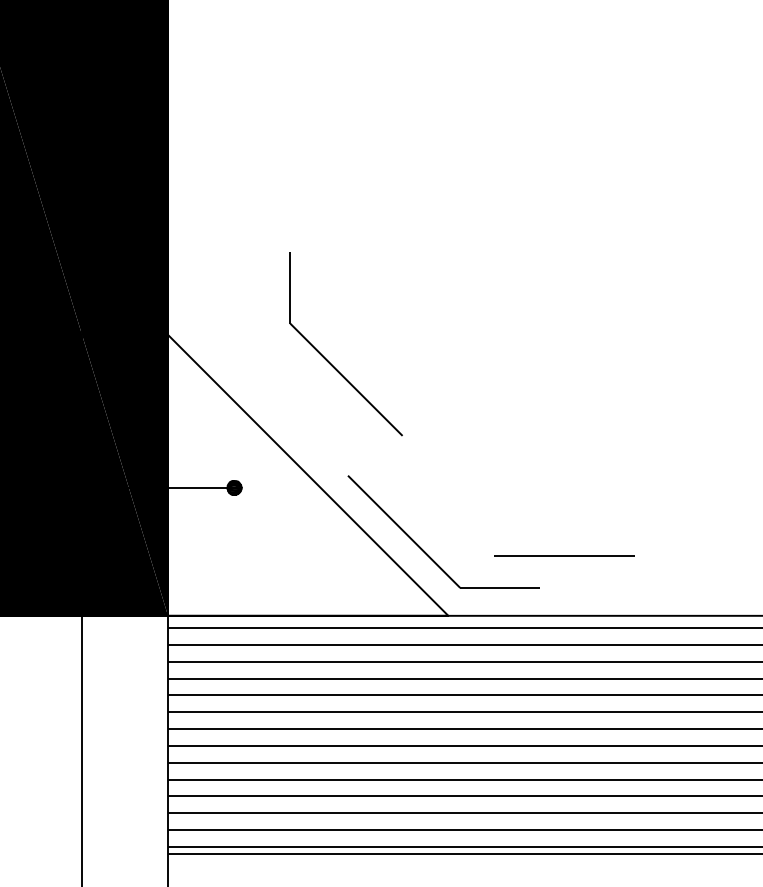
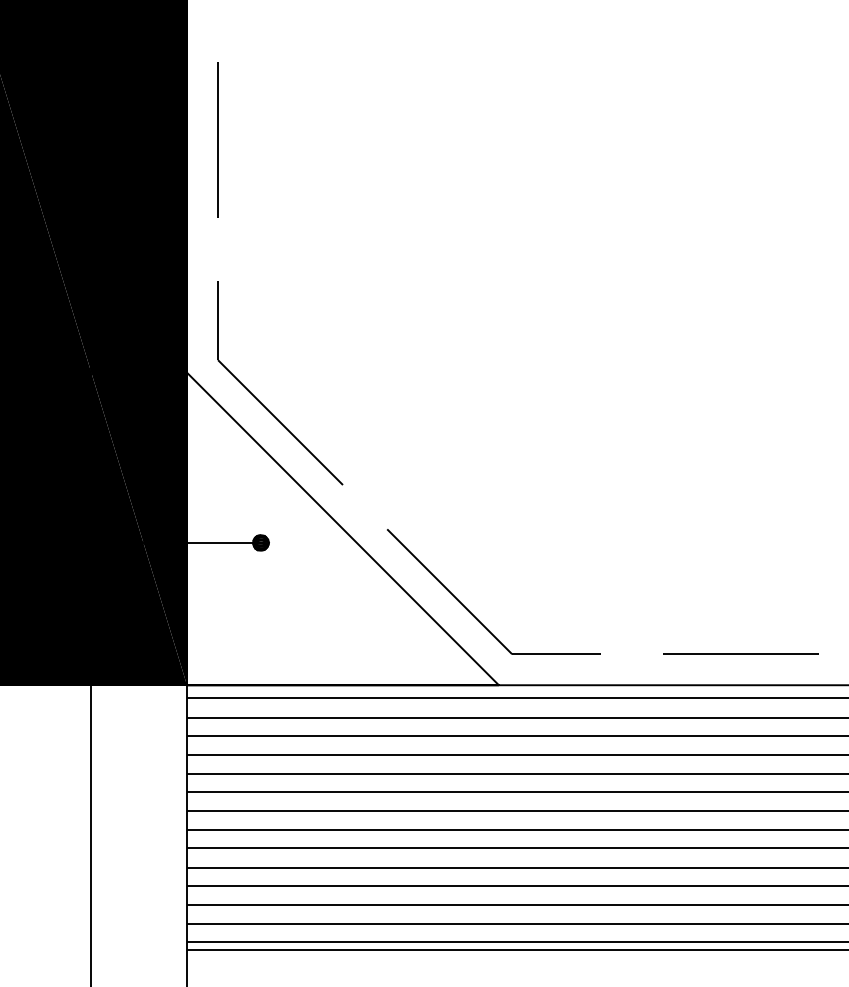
line: (195, 125) -> (217, 139), added
part: (329, 361) -> (261, 402), moved
line: (563, 554) -> (740, 653), moved

